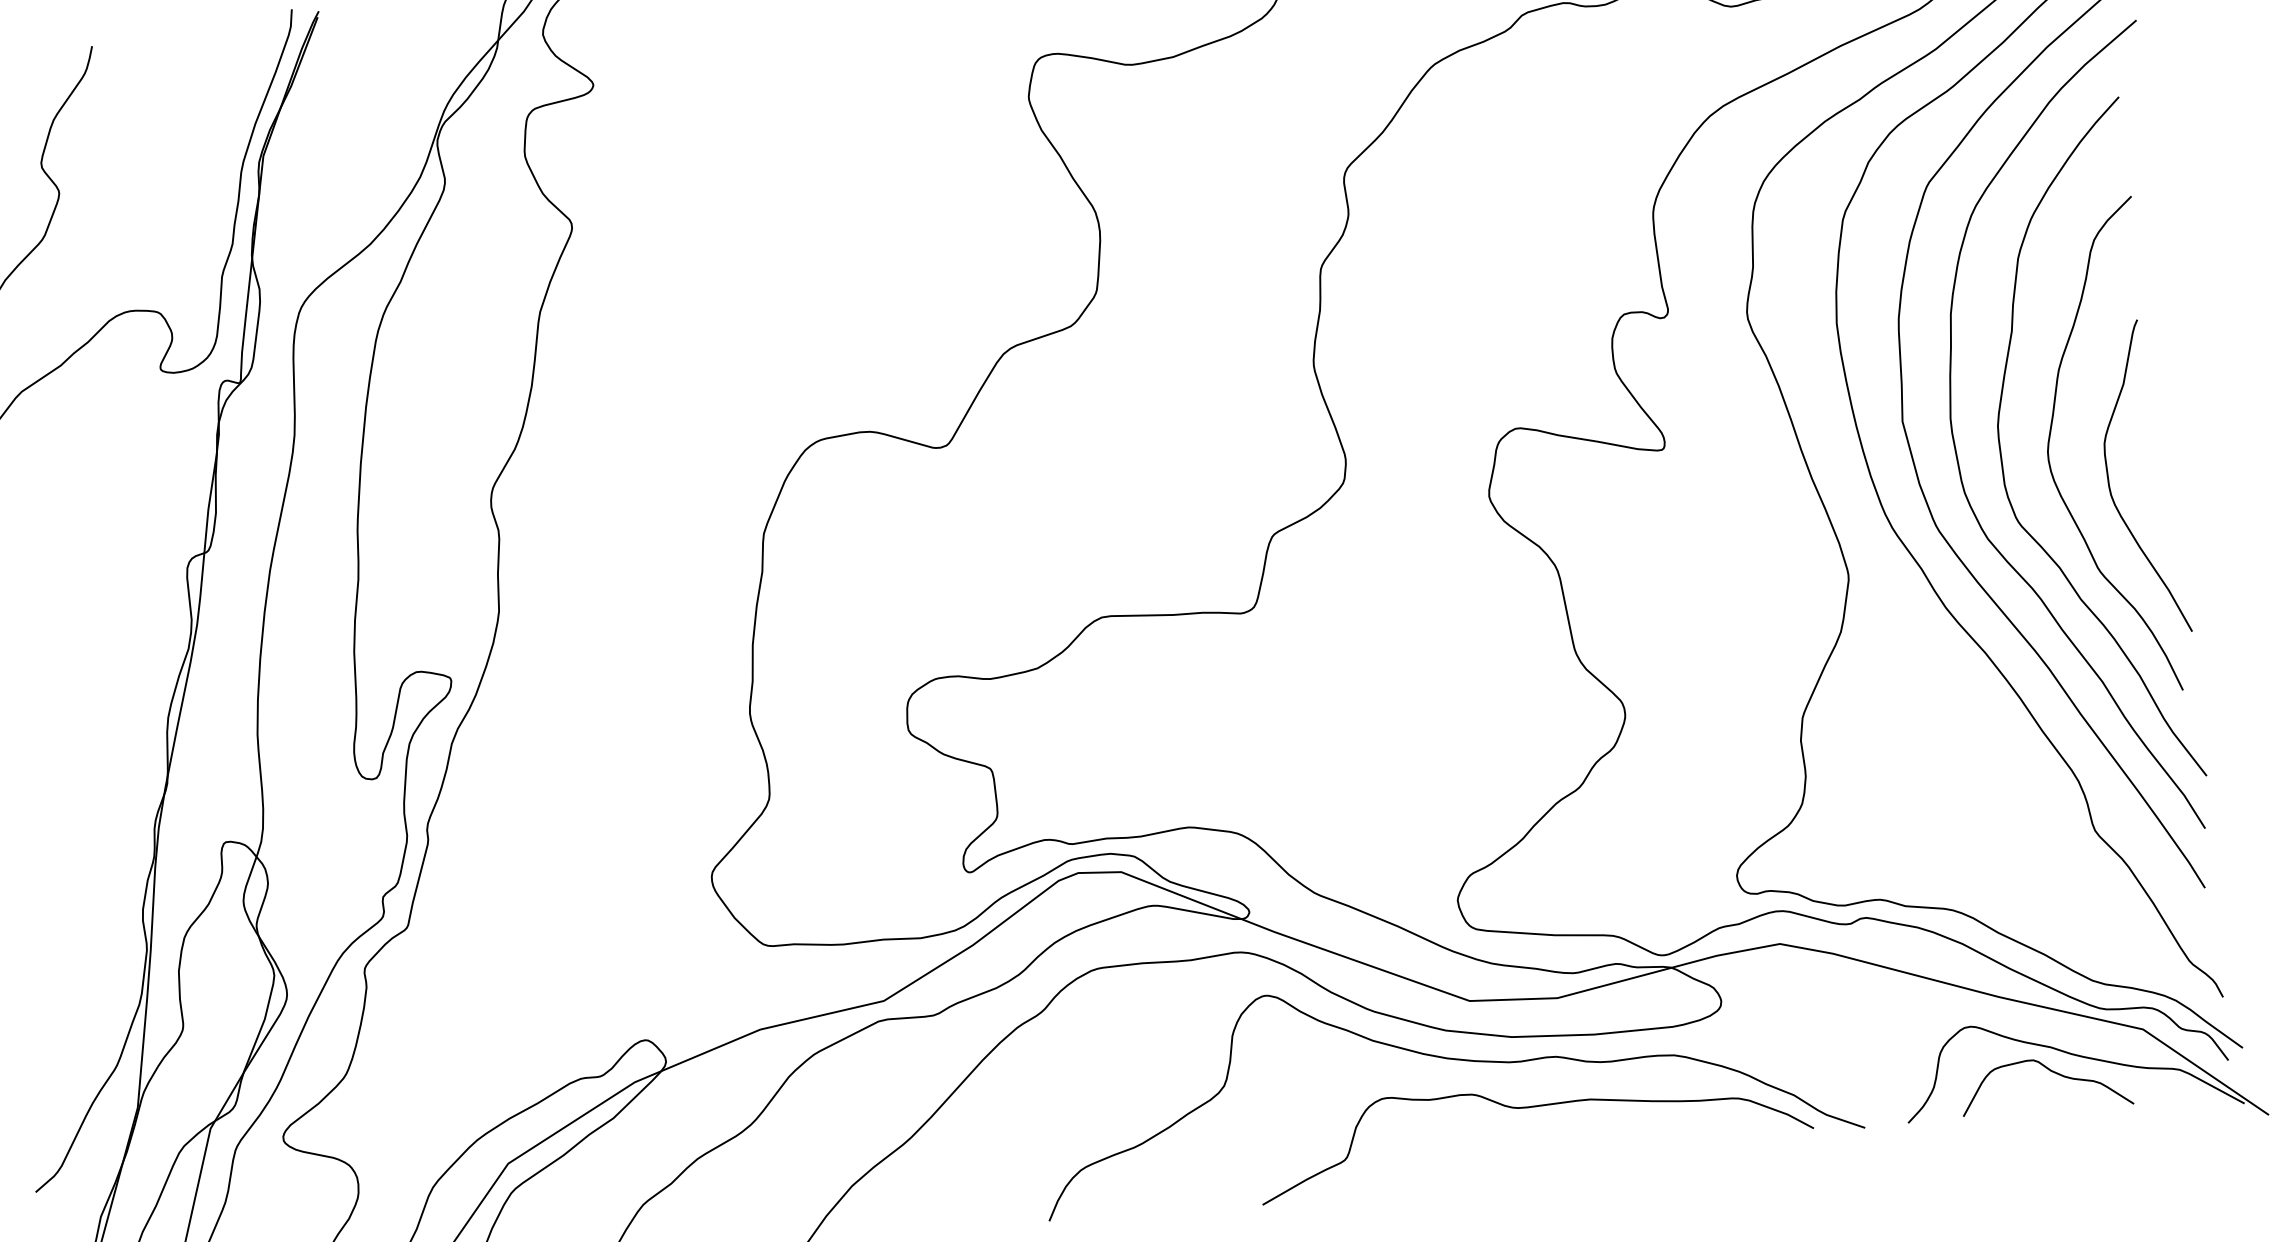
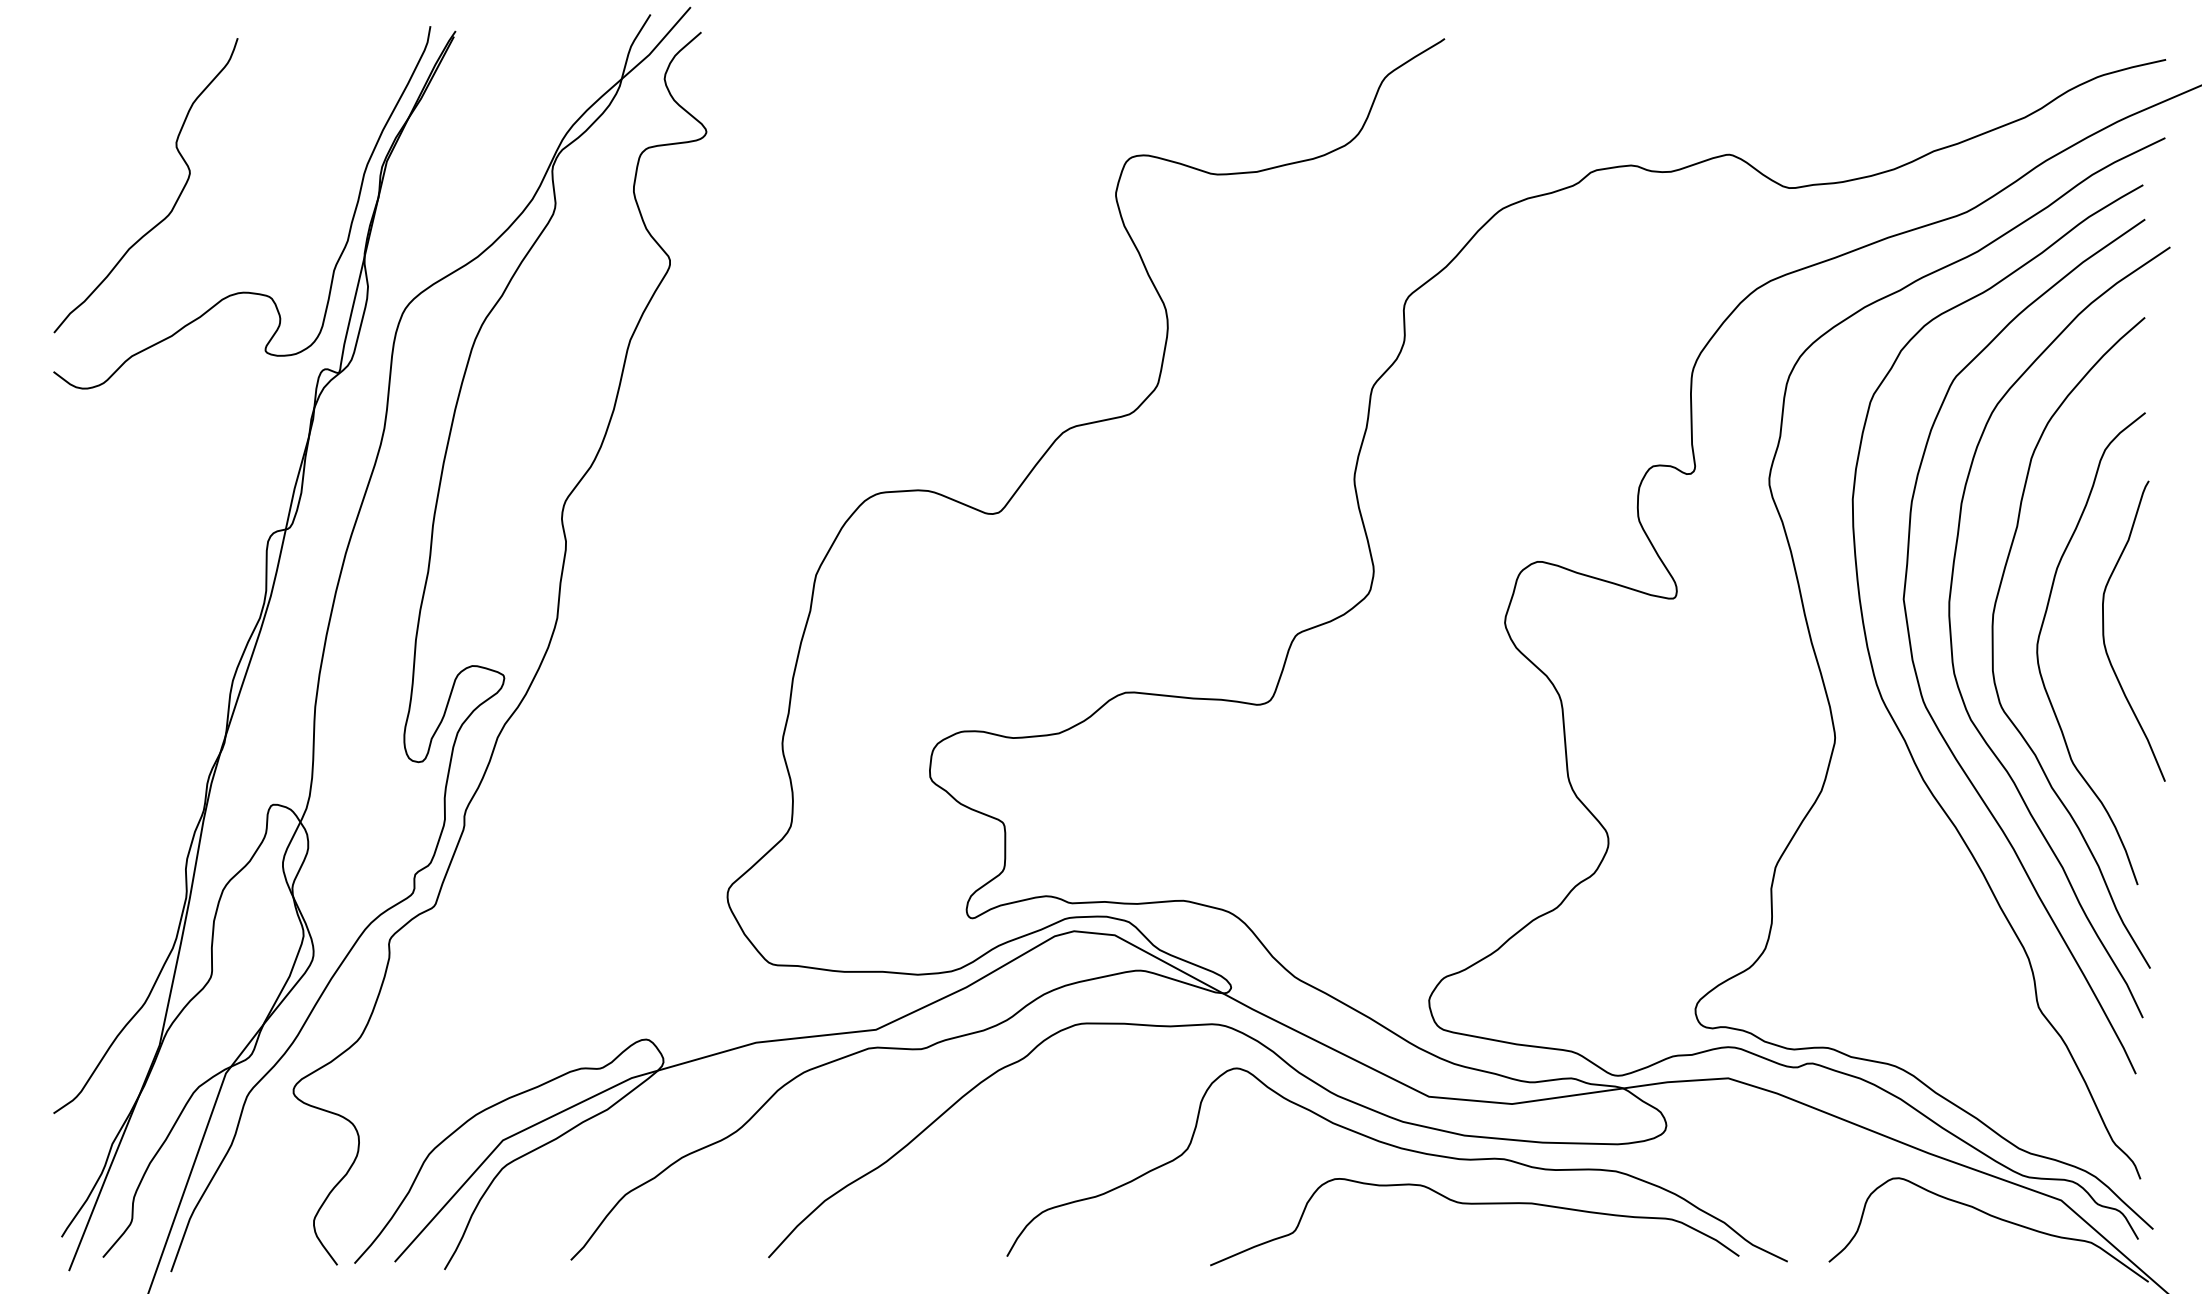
curve: (2109, 481) -> (2104, 630), moved
curve: (2053, 1073) -> (1971, 1231), removed

